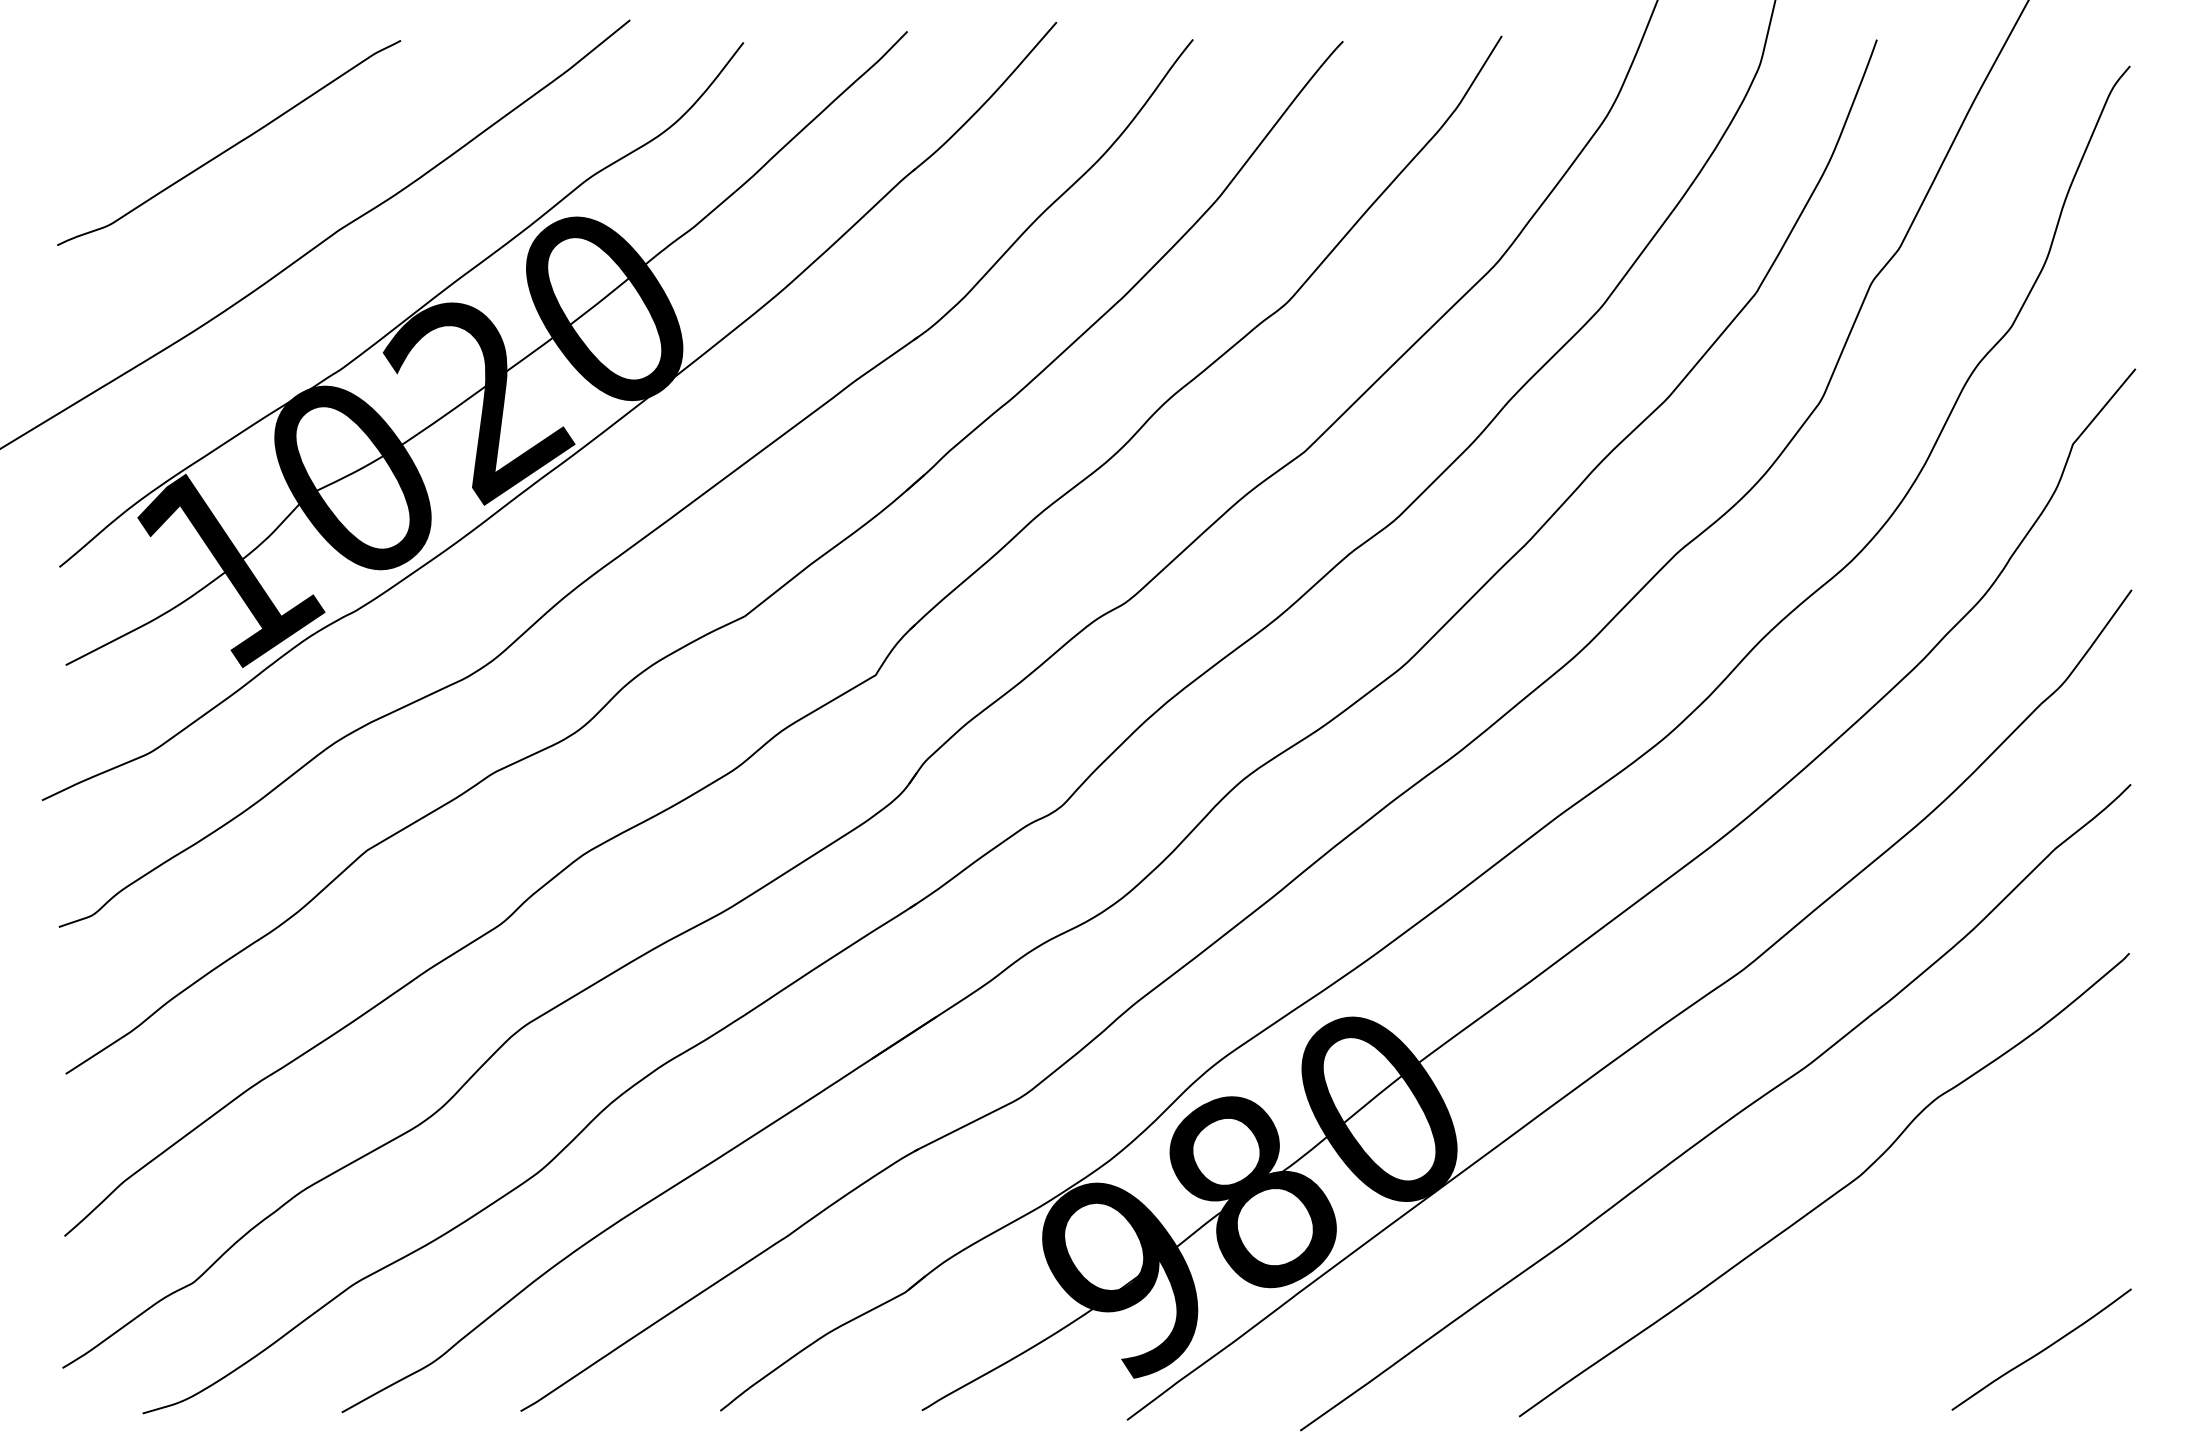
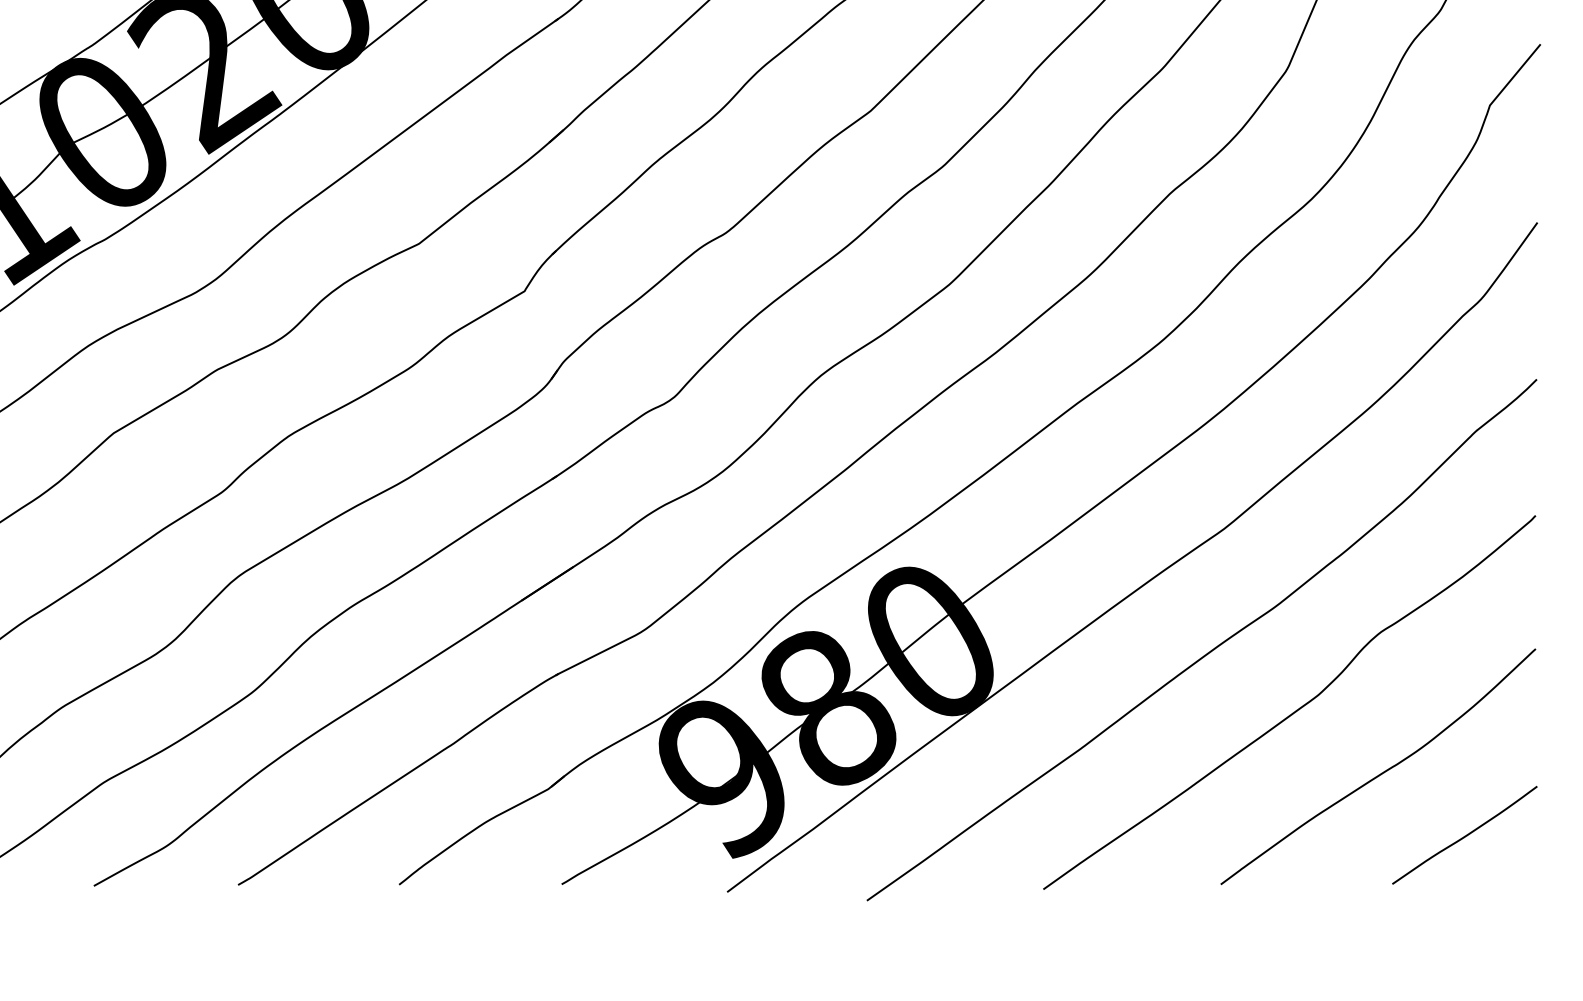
curve: (1939, 1271) -> (1382, 772), added

